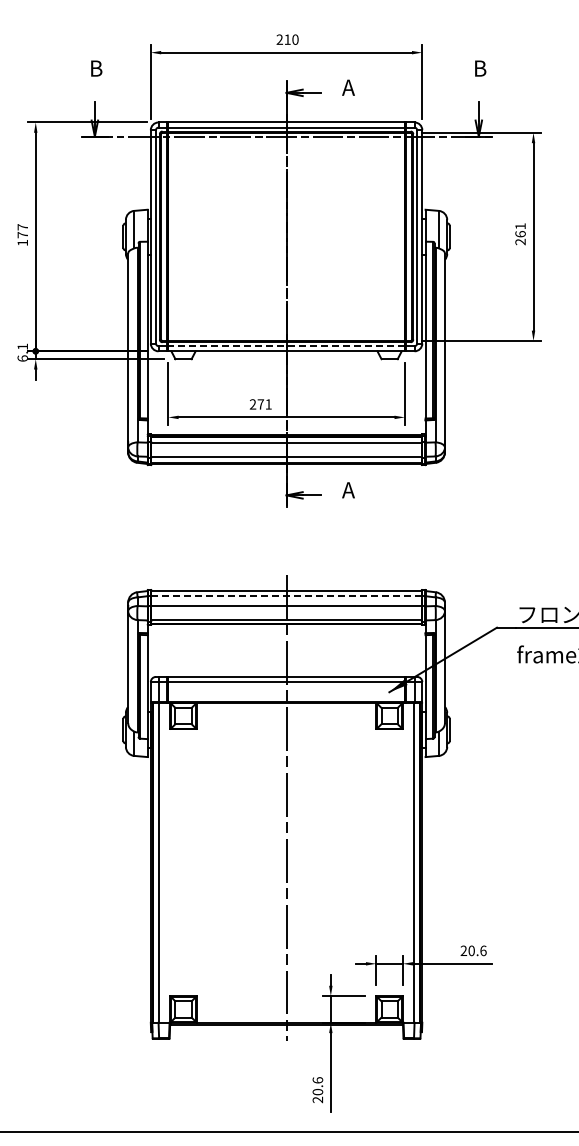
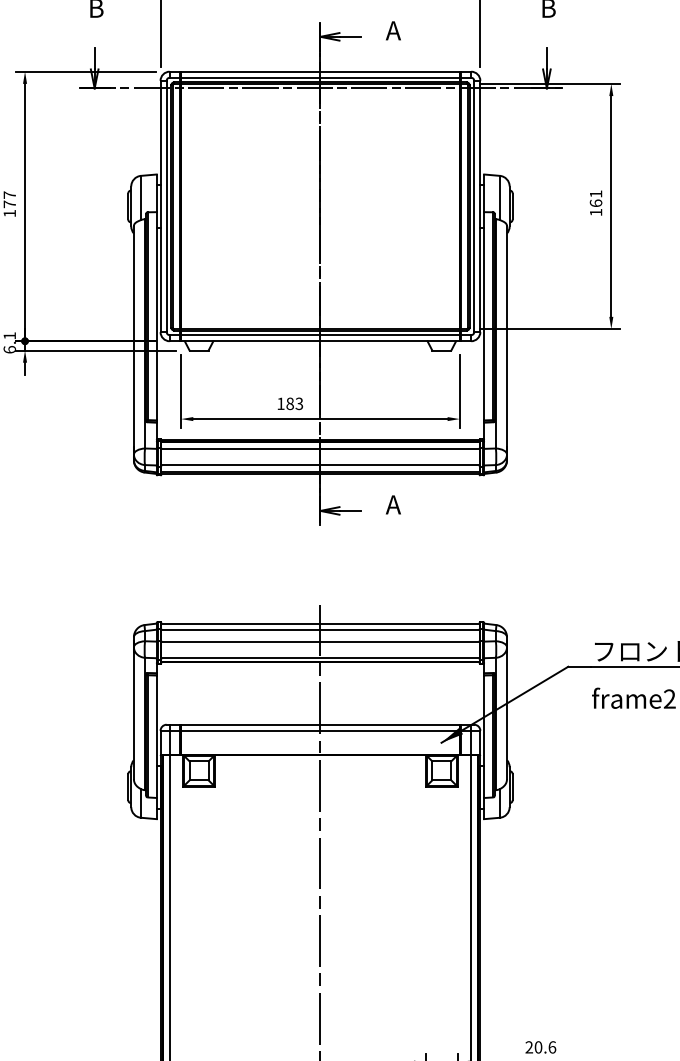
text: (520, 241) -> (595, 211), 261 -> 161
line: (286, 346) -> (320, 335), dashed -> solid
text: (260, 404) -> (289, 403), 271 -> 183
line: (287, 596) -> (321, 630), dashed -> solid

